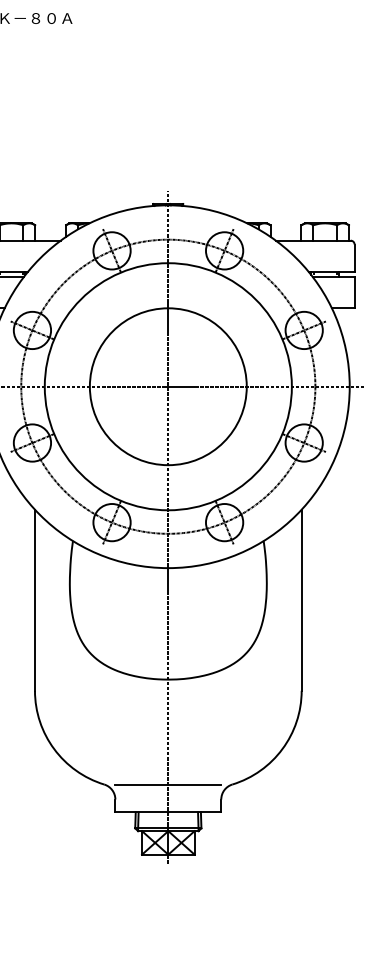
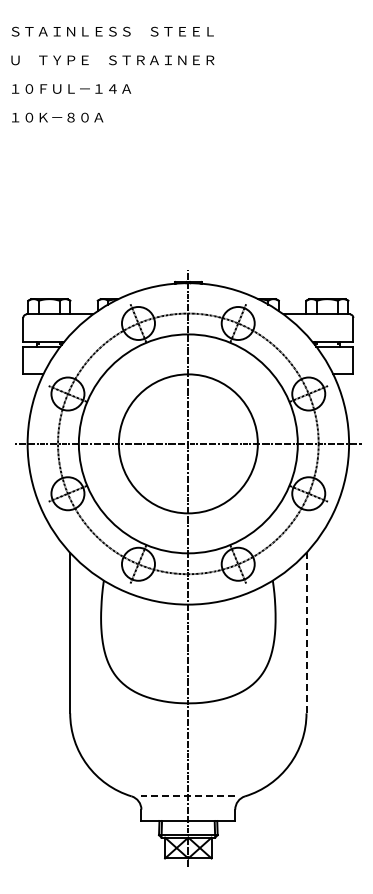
line: (301, 599) -> (306, 632), solid -> dashed
line: (168, 784) -> (188, 796), solid -> dashed

